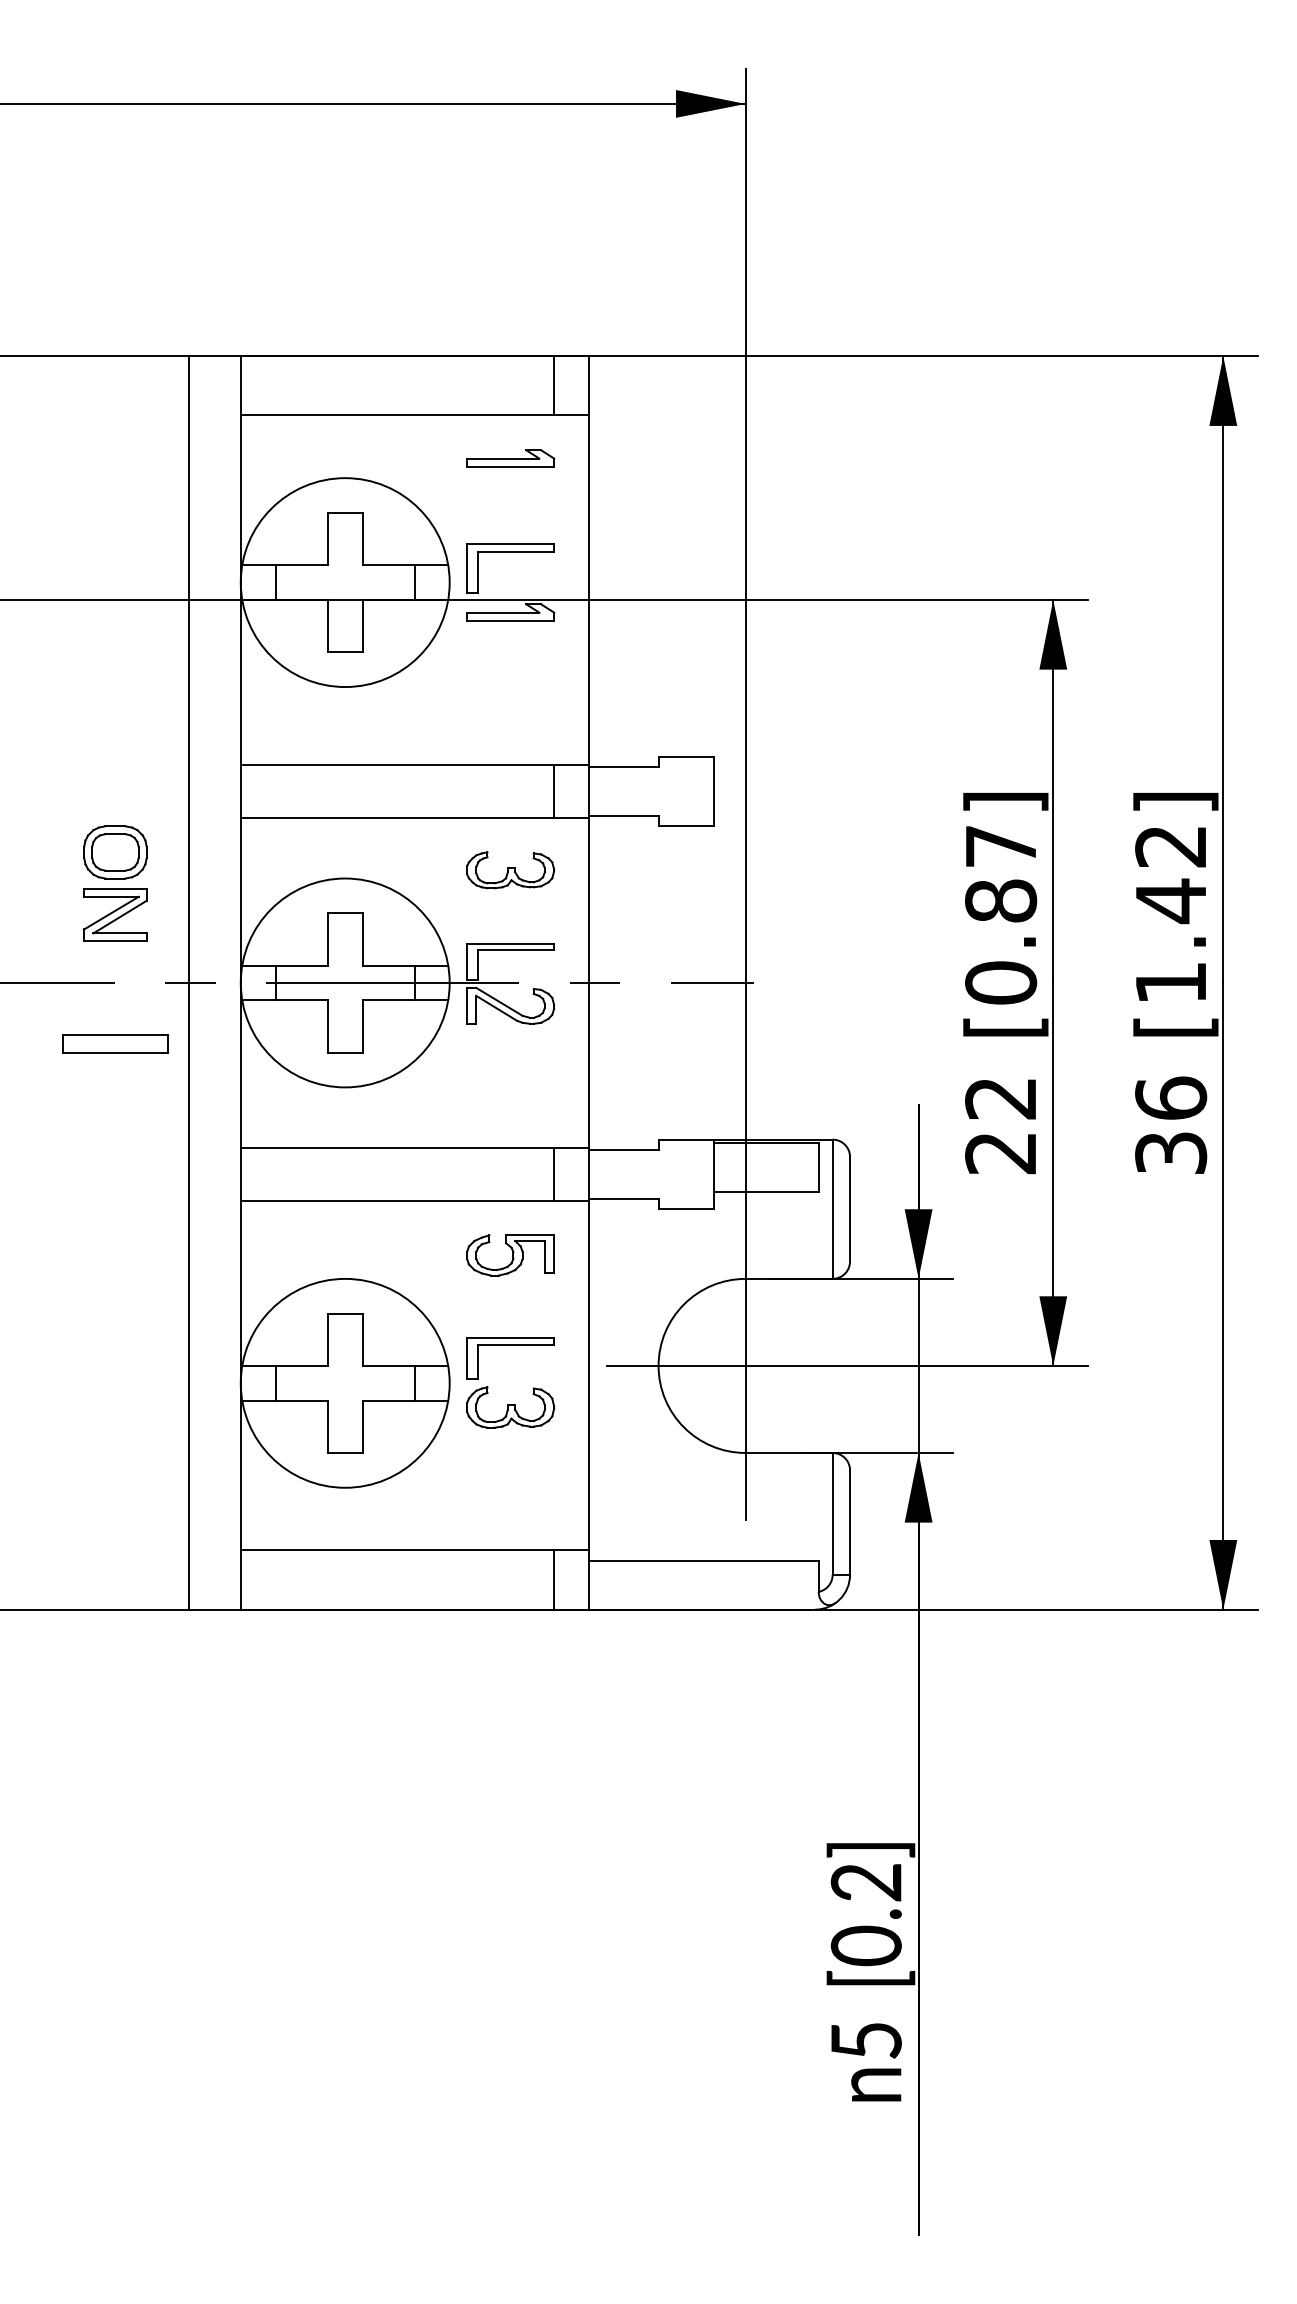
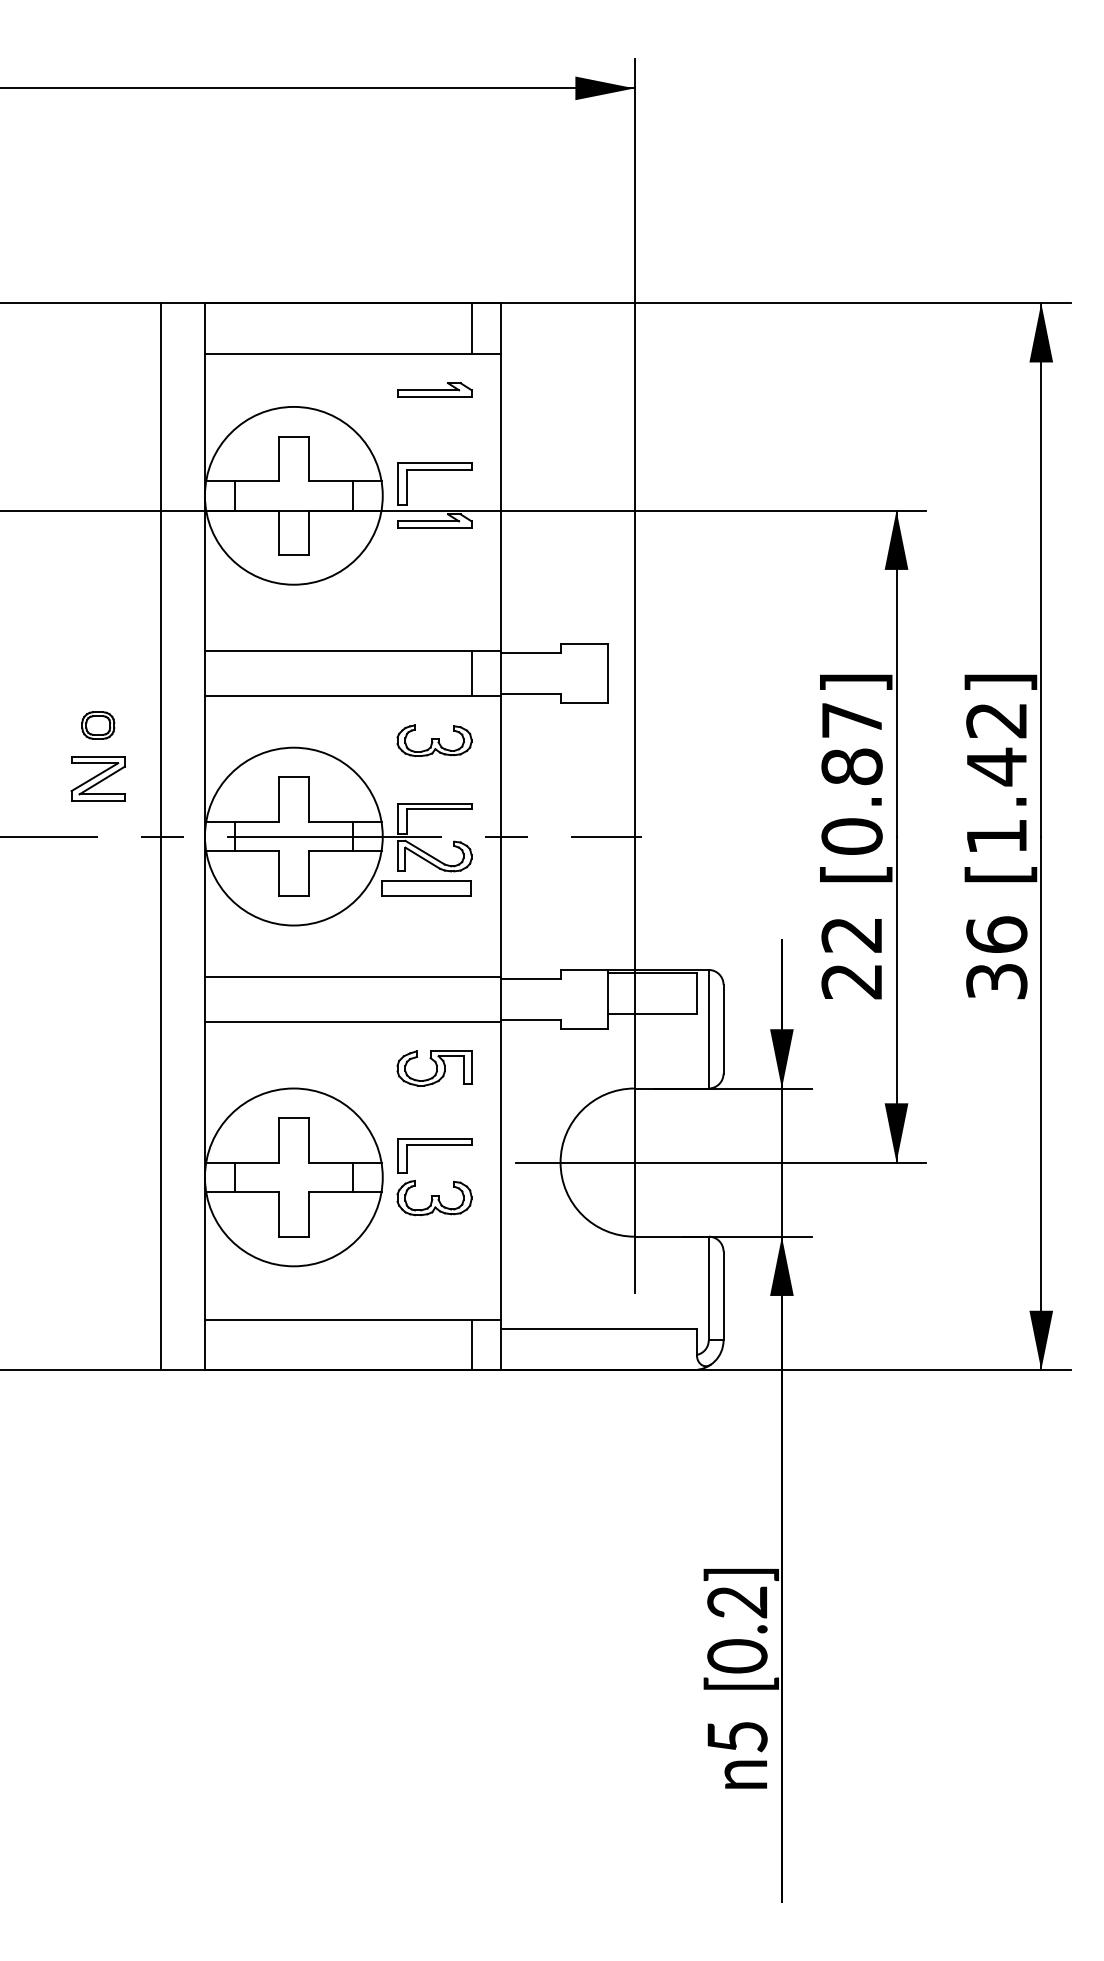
part: (115, 852) -> (98, 725), size x0.6
part: (115, 1043) -> (426, 888), moved
line: (554, 1174) -> (471, 999), removed

